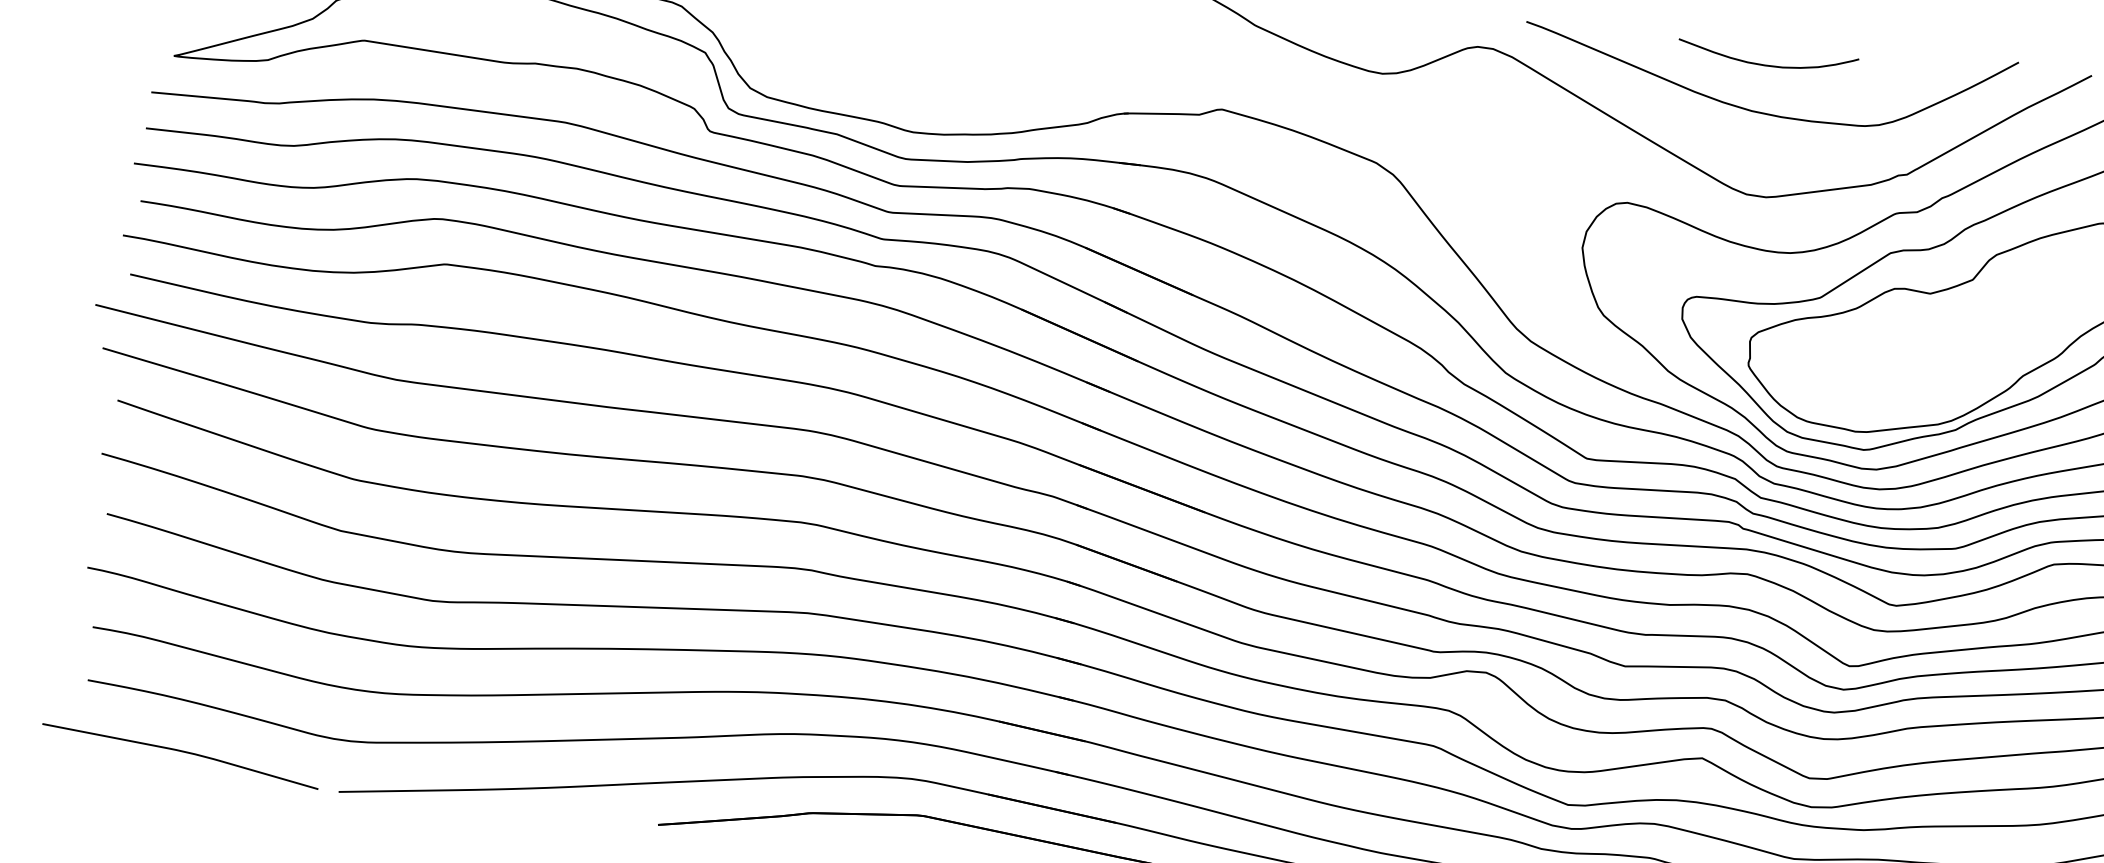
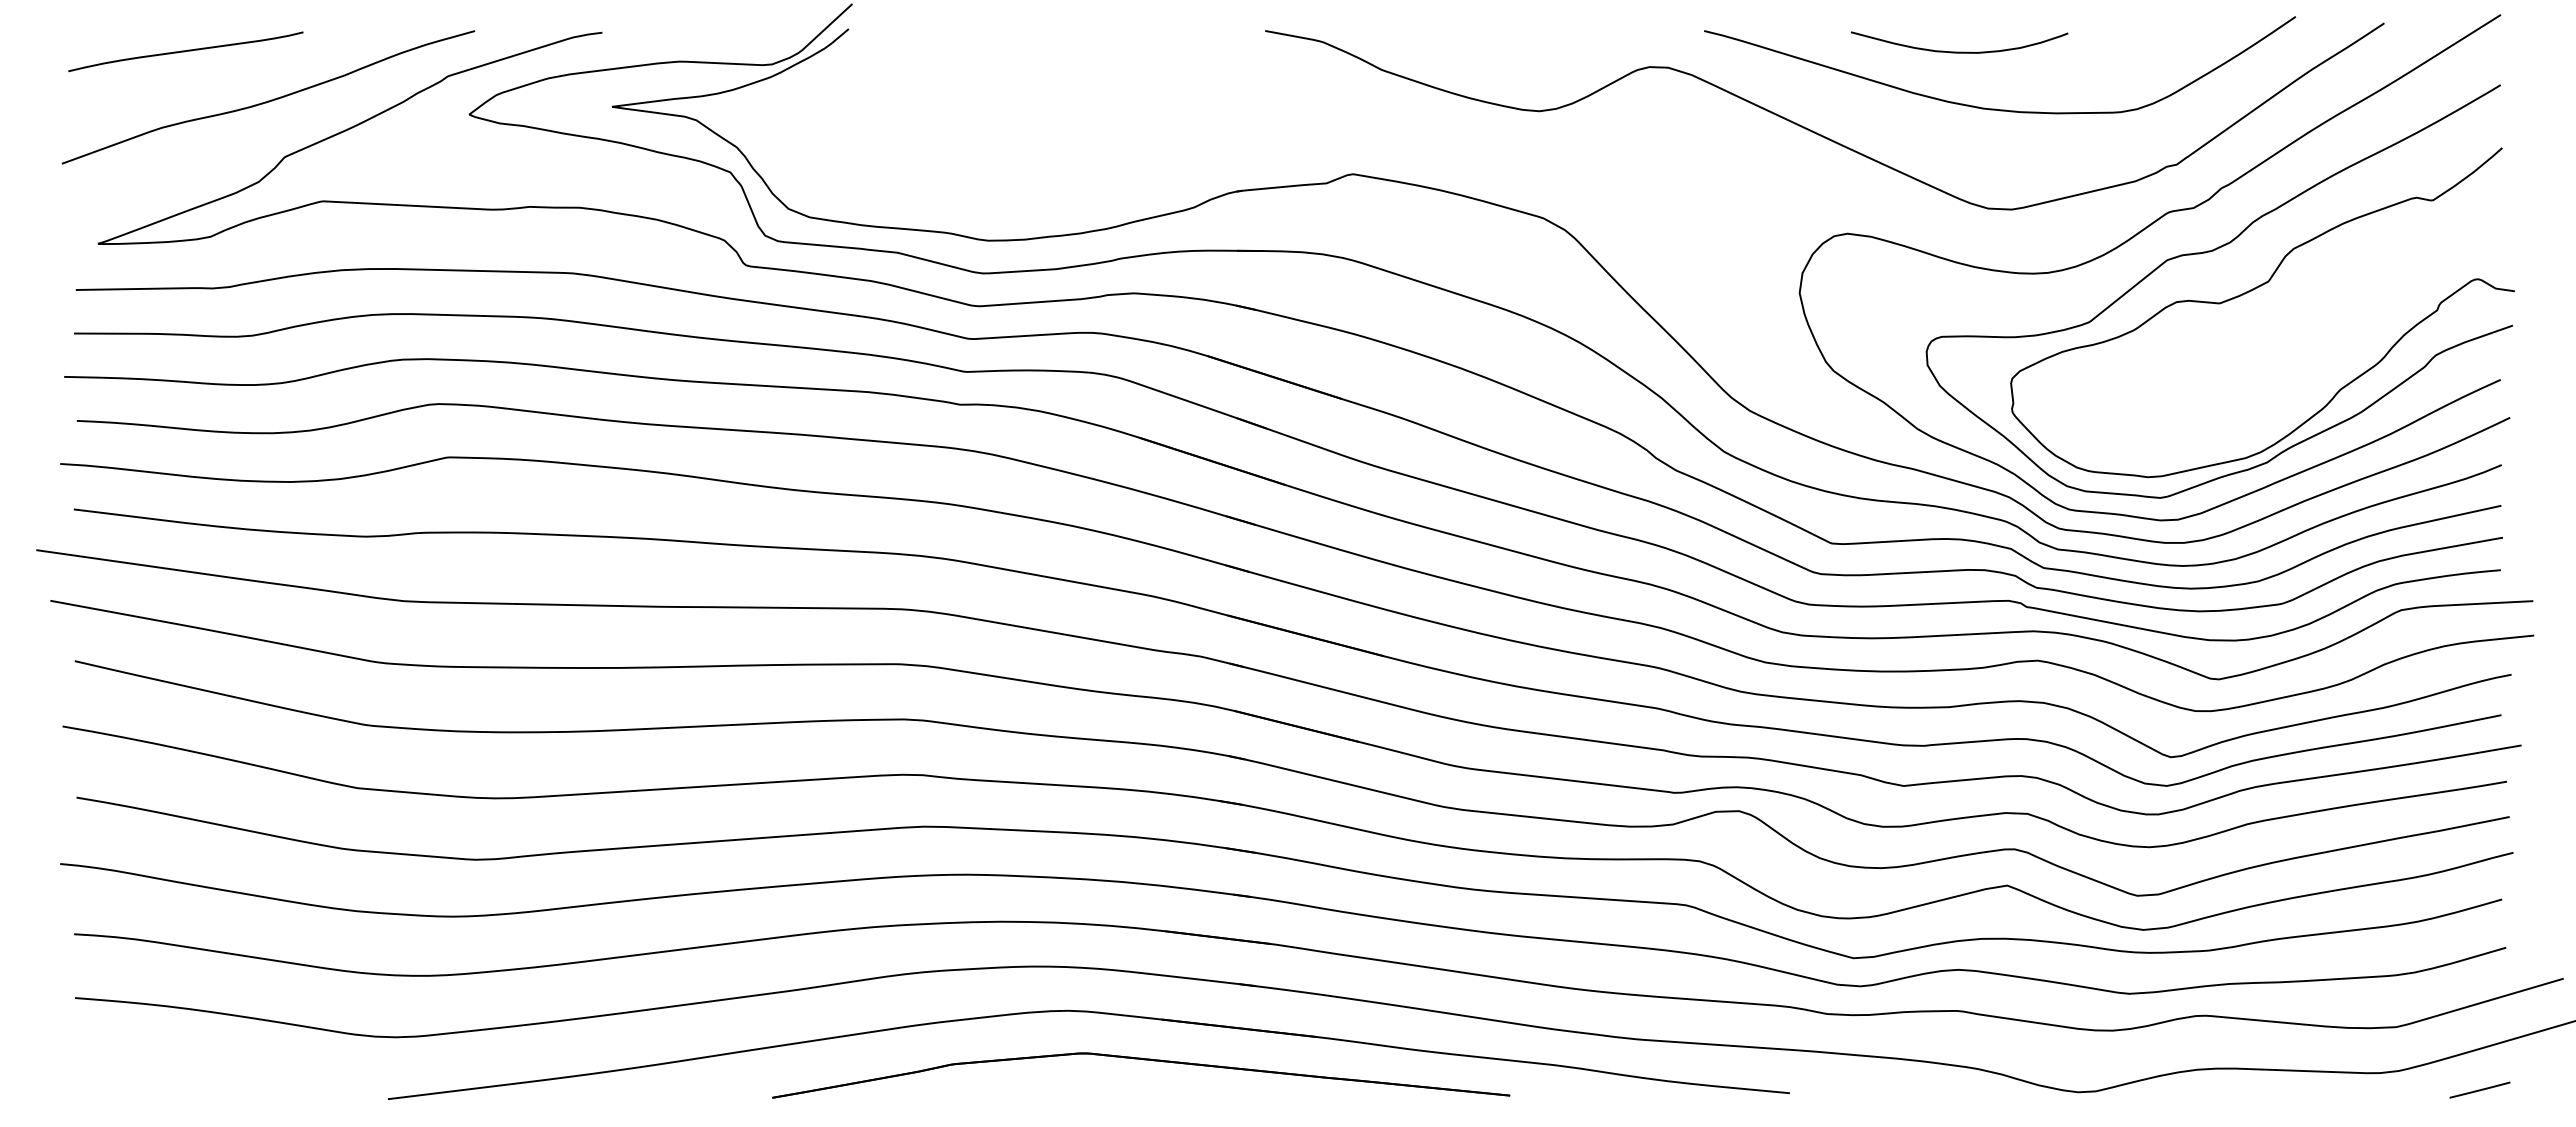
curve: (1767, 64) -> (1959, 51), moved
curve: (180, 751) -> (194, 1071), removed

